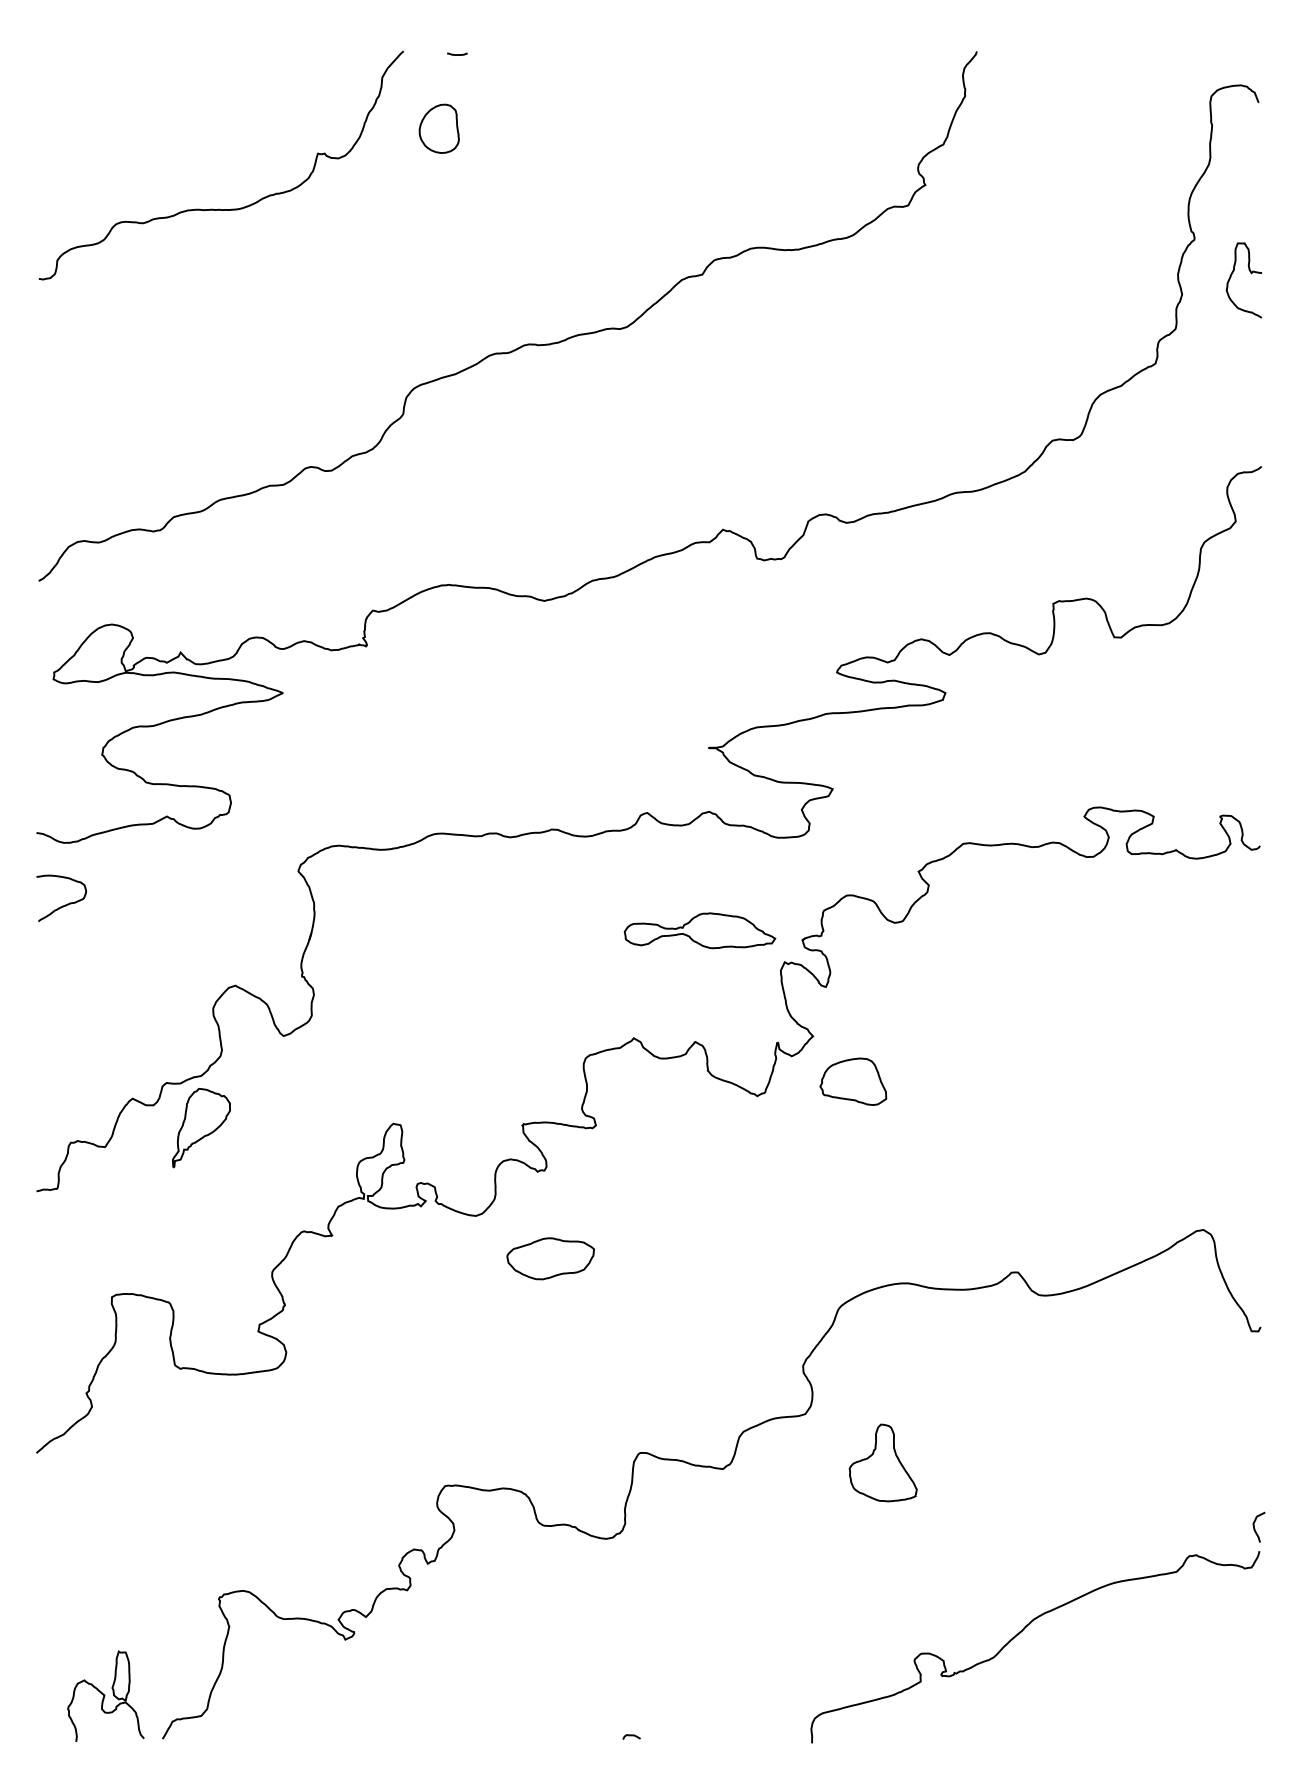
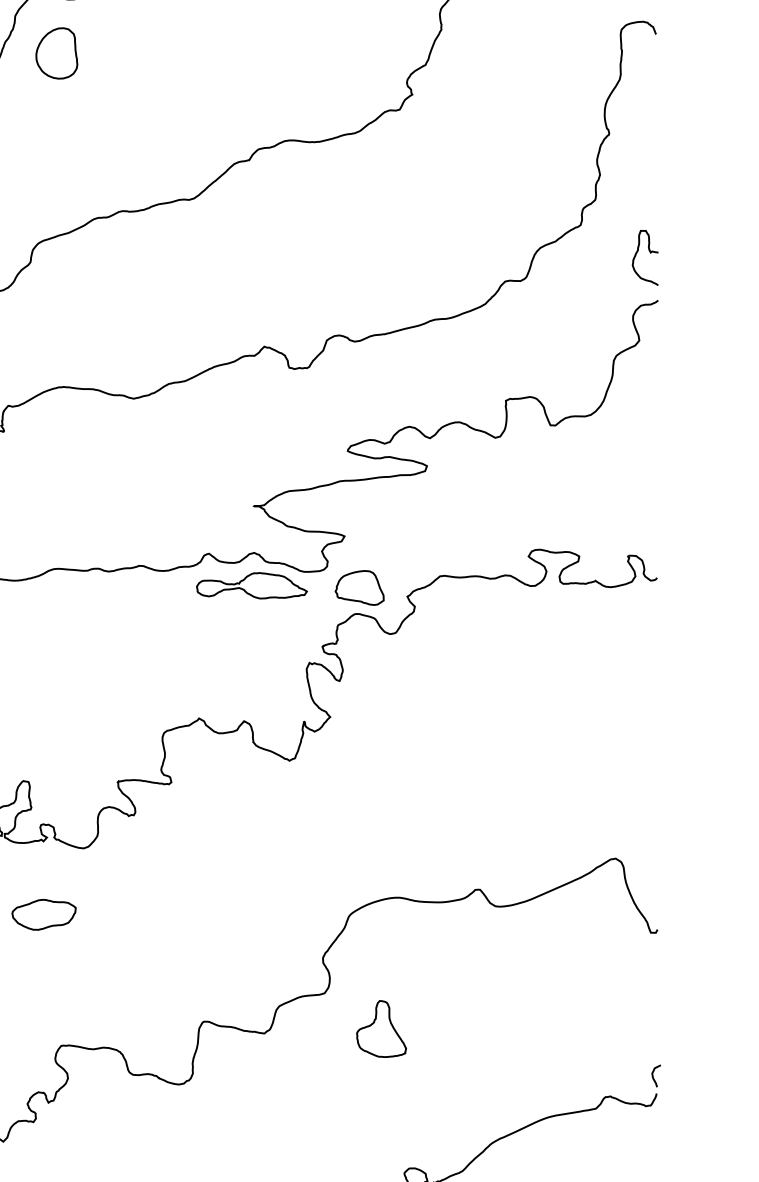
part: (439, 128) -> (57, 53), size x1.43
curve: (1250, 273) -> (650, 252), moved
part: (699, 930) -> (251, 585), moved
part: (853, 1081) -> (359, 587), moved
part: (550, 1258) -> (43, 914), moved

